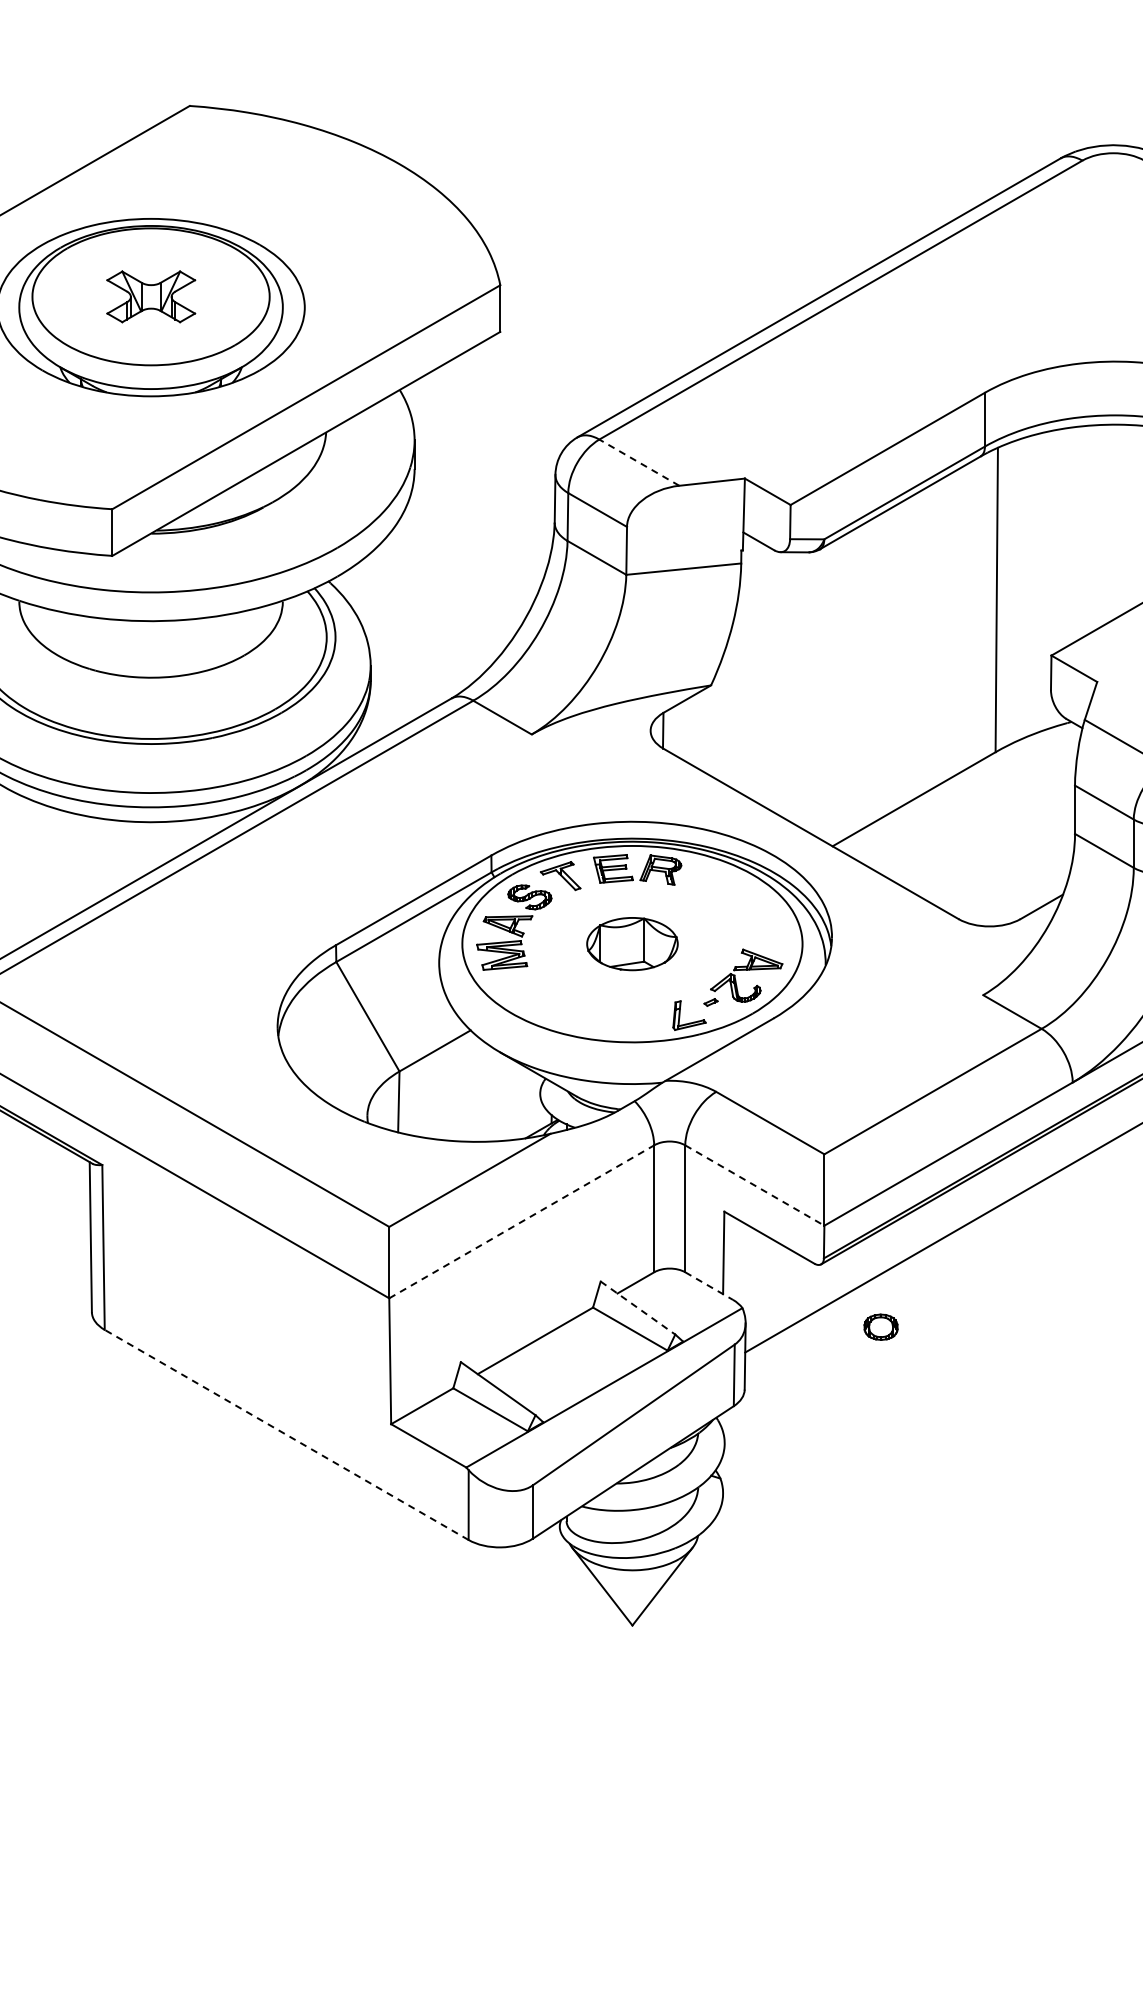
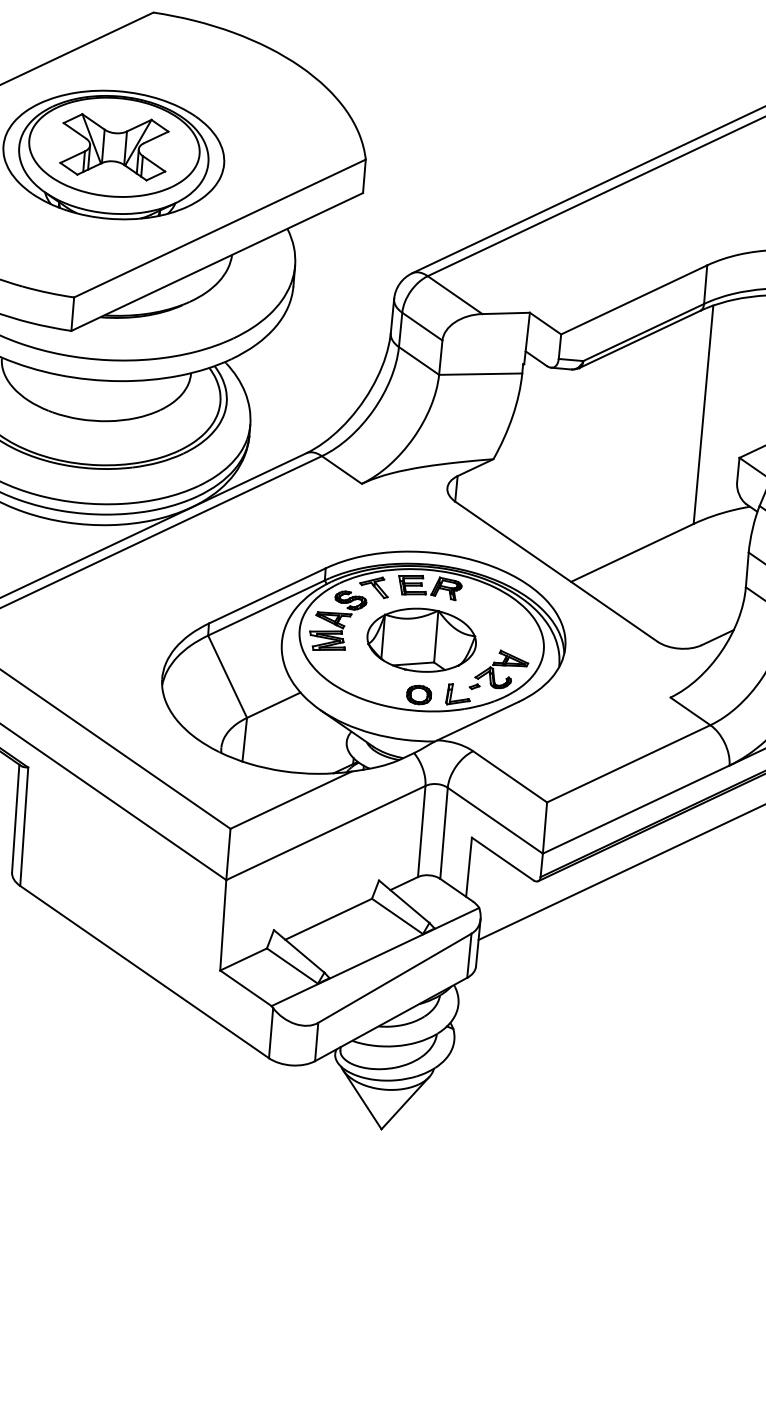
part: (151, 296) -> (114, 147), size x1.67
line: (638, 462) -> (454, 294), dashed -> solid
part: (632, 943) -> (421, 639), size x1.67
line: (755, 1185) -> (495, 820), dashed -> solid
line: (521, 1221) -> (325, 832), dashed -> solid
line: (709, 1286) -> (456, 890), dashed -> solid
line: (637, 1308) -> (403, 902), dashed -> solid
part: (880, 1326) -> (418, 694), moved
line: (286, 1434) -> (144, 971), dashed -> solid

